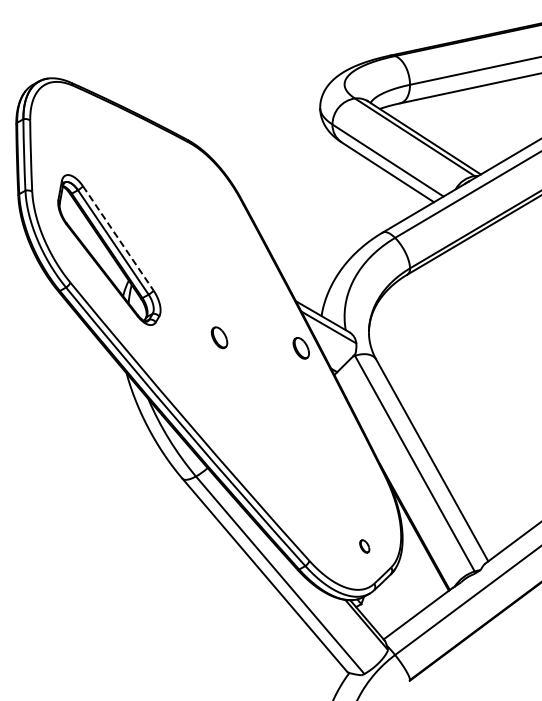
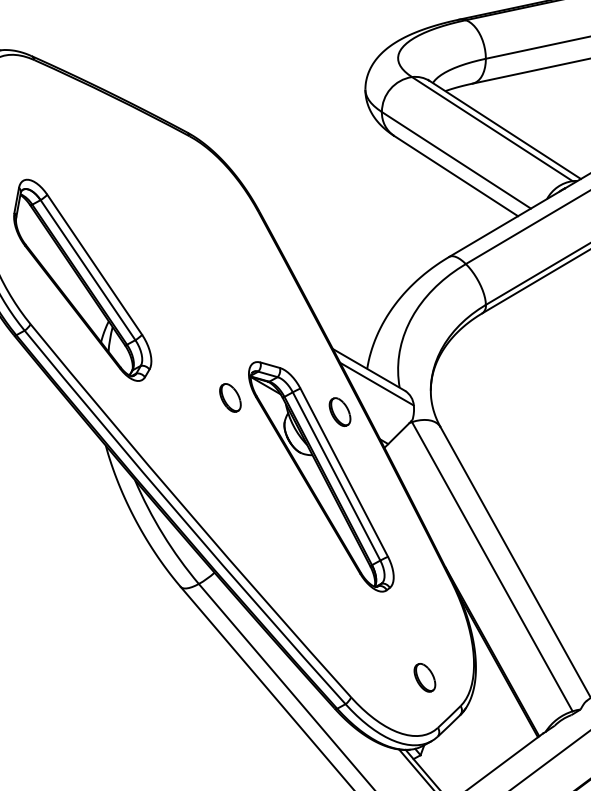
line: (118, 238) -> (94, 264), dashed -> solid
part: (287, 396) -> (321, 476), added
part: (364, 546) -> (424, 677), size x1.67

